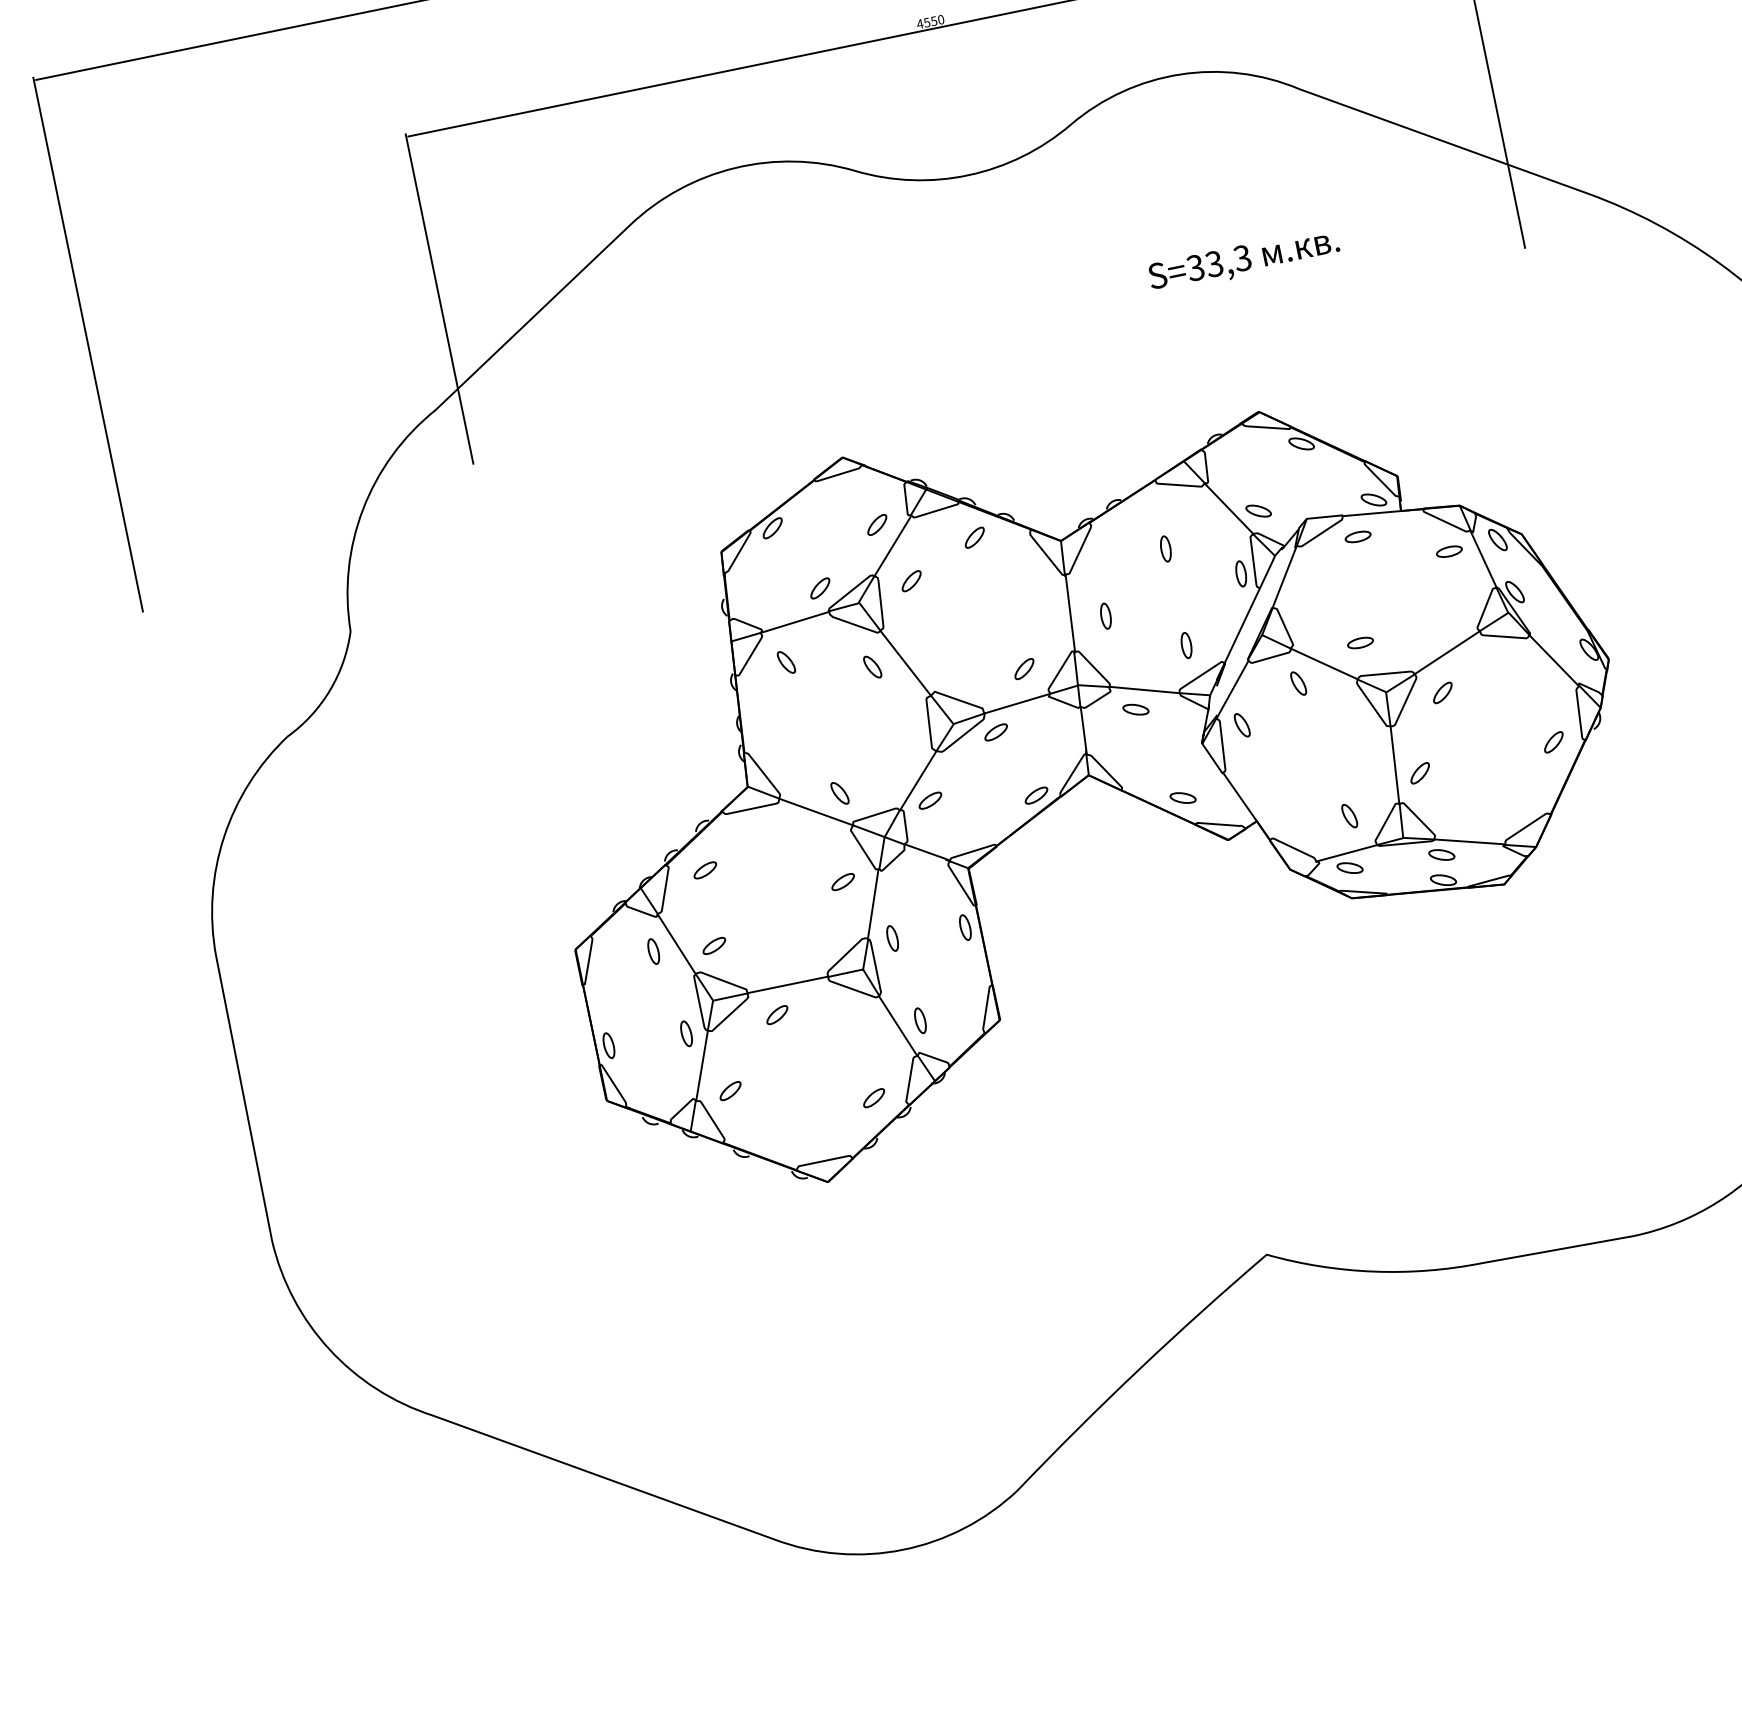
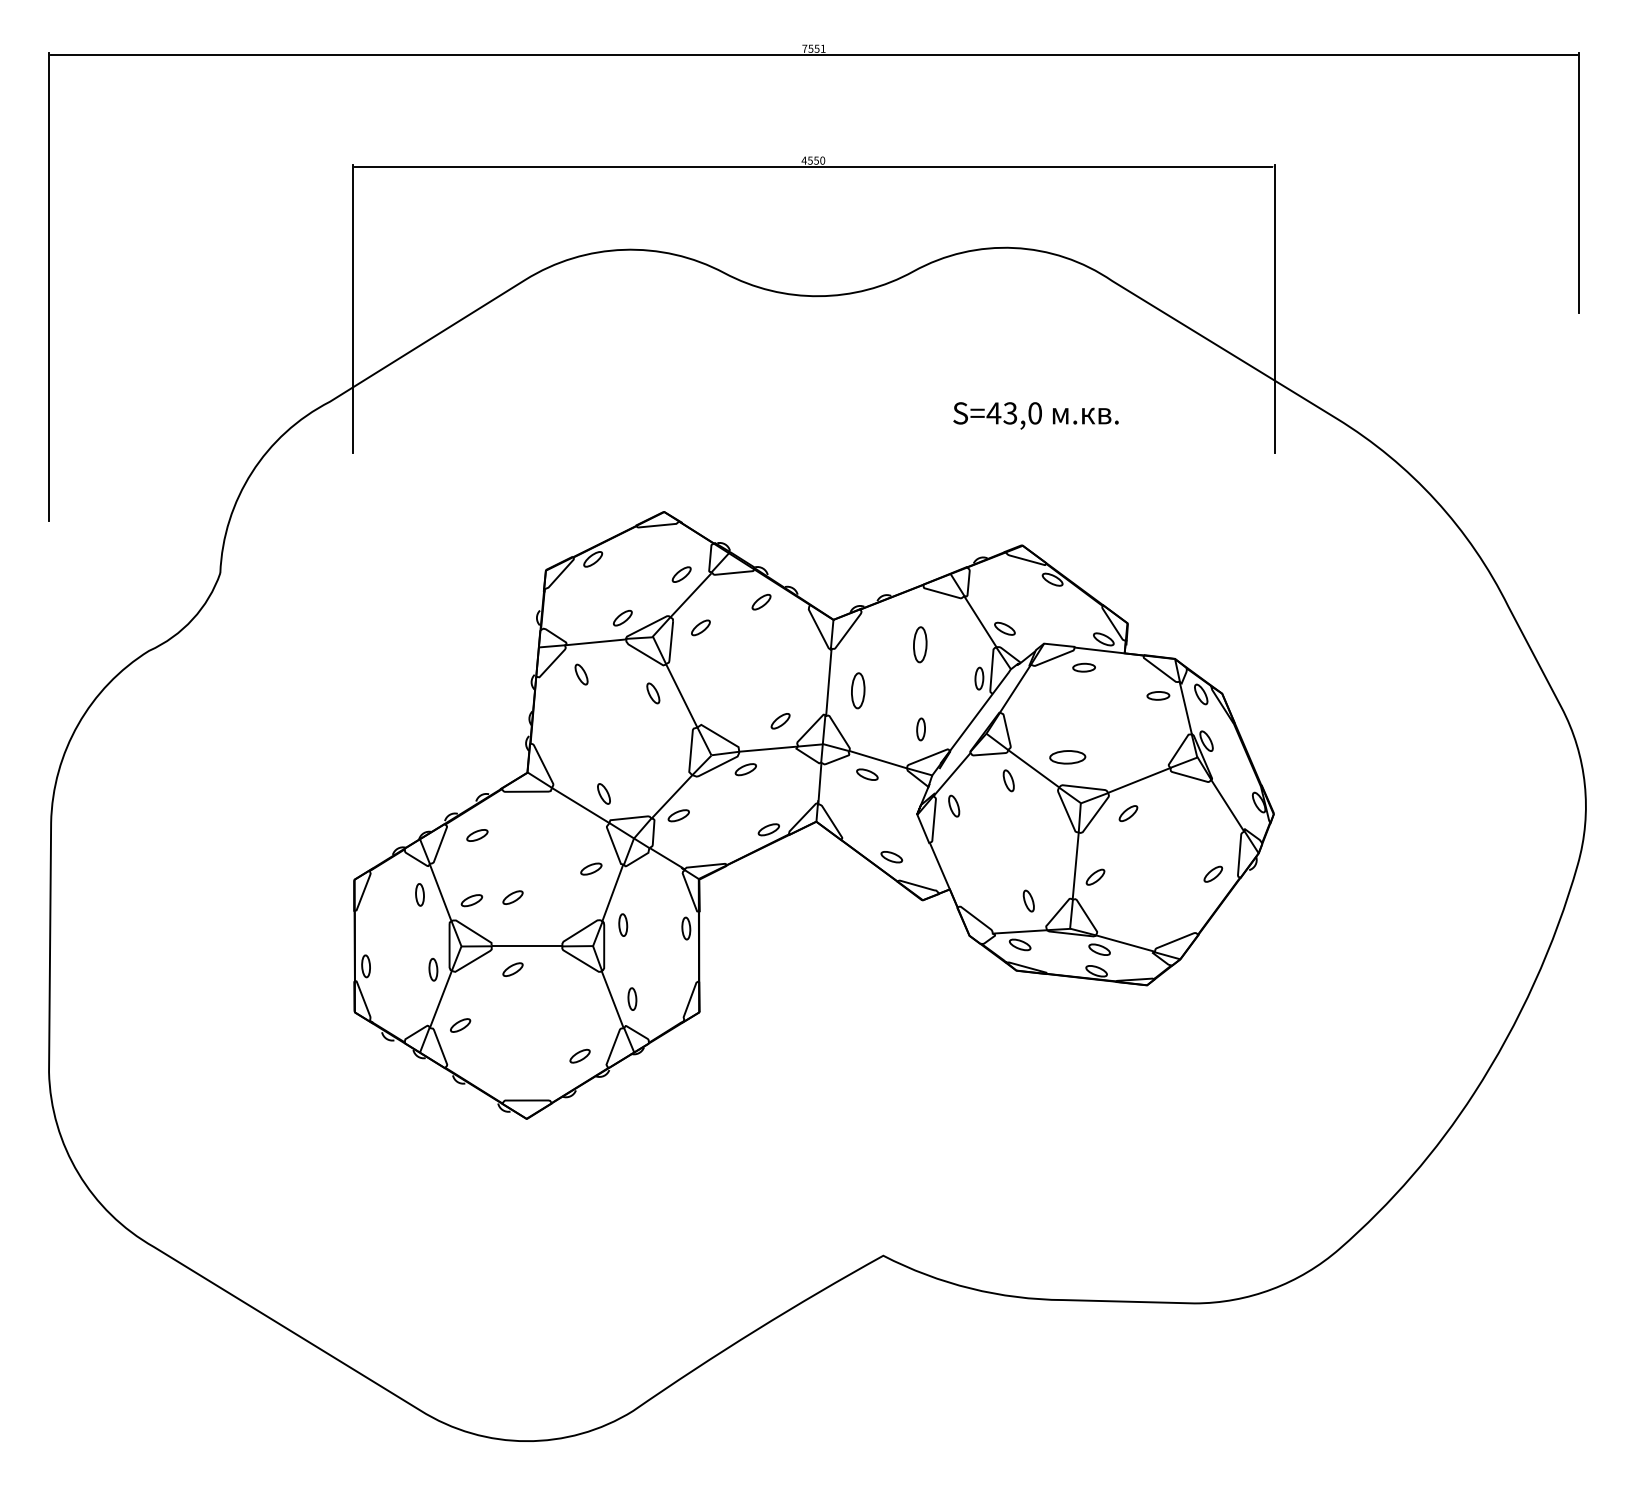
text: (1218, 263) -> (1013, 413), S=33,3 -> S=43,0
part: (1166, 548) -> (920, 644), size x1.6
part: (1106, 615) -> (858, 690), size x1.6
part: (1360, 643) -> (1067, 757), size x1.6
part: (759, 932) -> (512, 897), added

